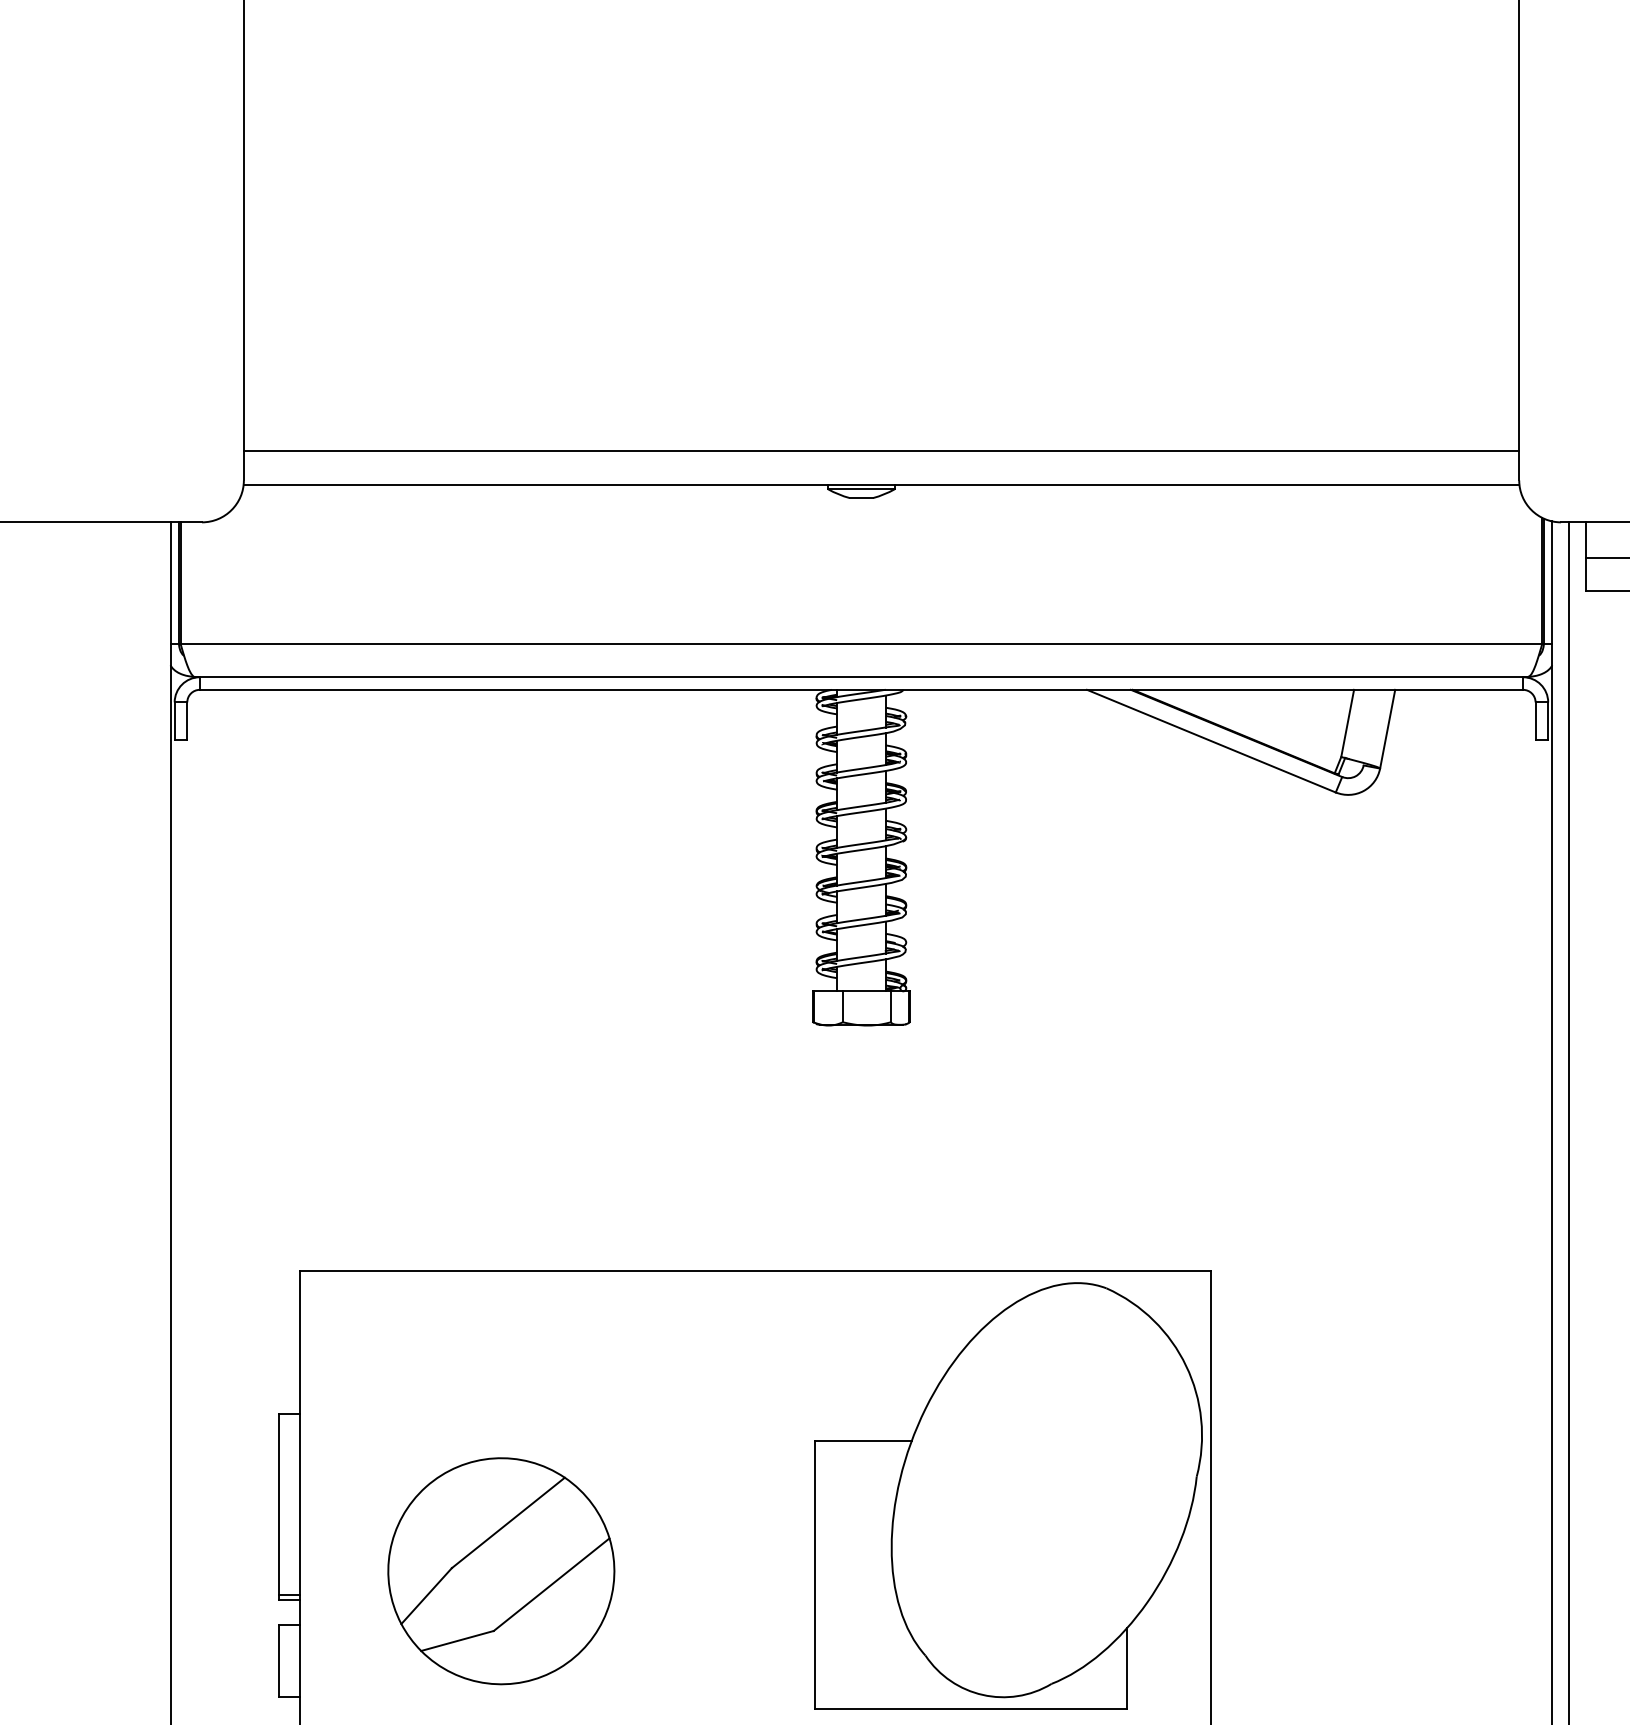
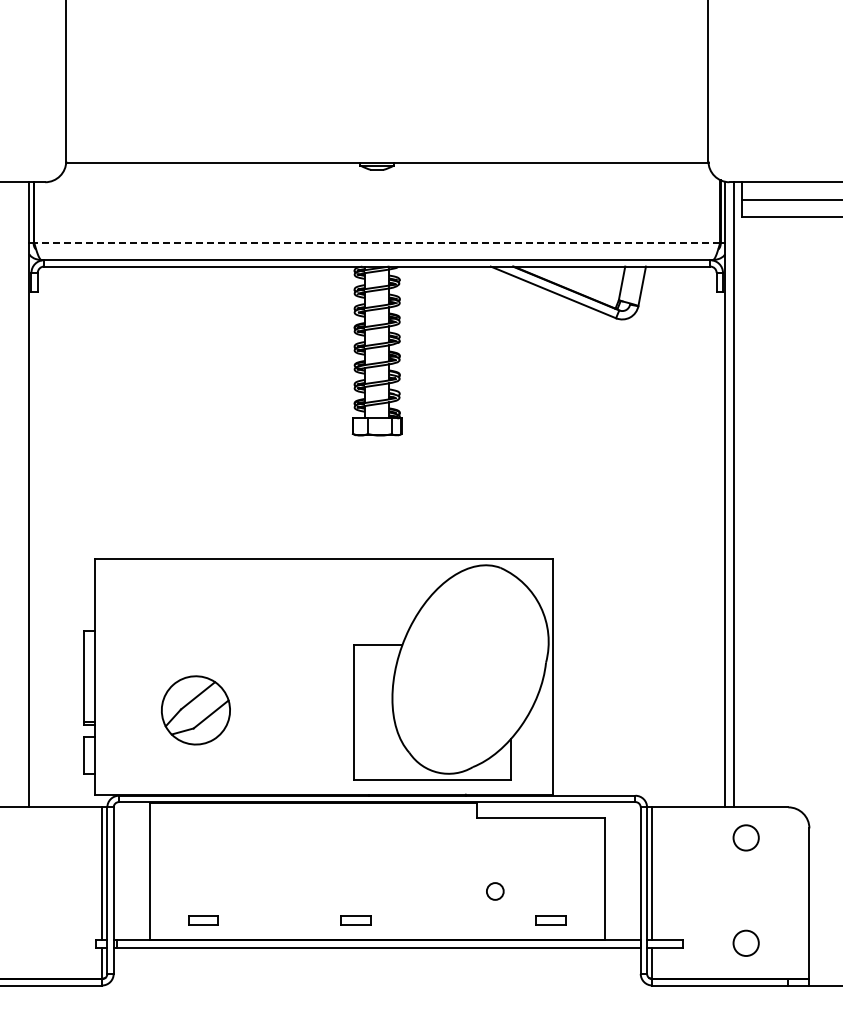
line: (881, 451) -> (387, 146), removed
line: (861, 643) -> (377, 243), solid -> dashed
part: (500, 1571) -> (195, 710), size x0.6

